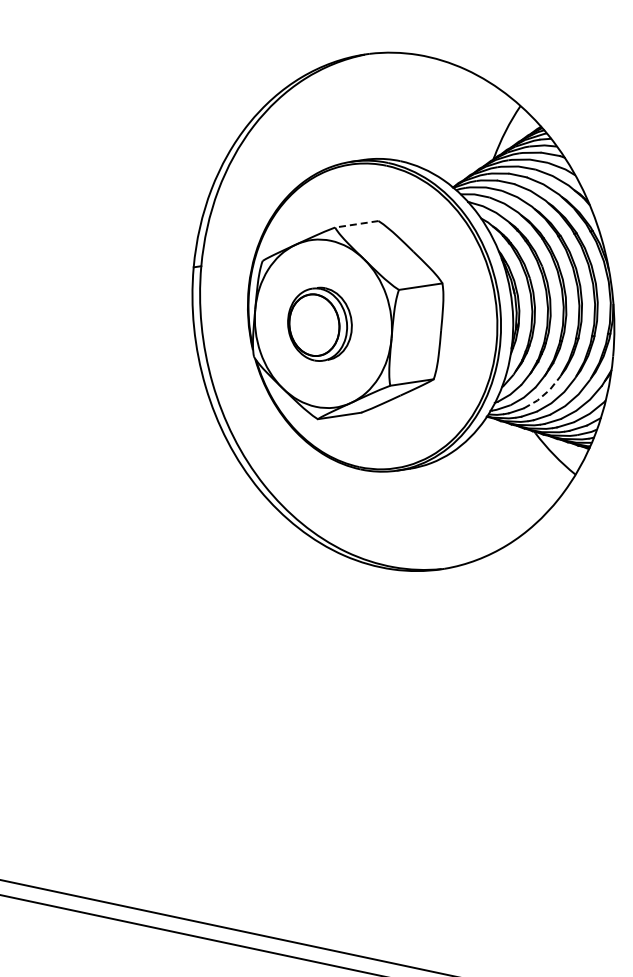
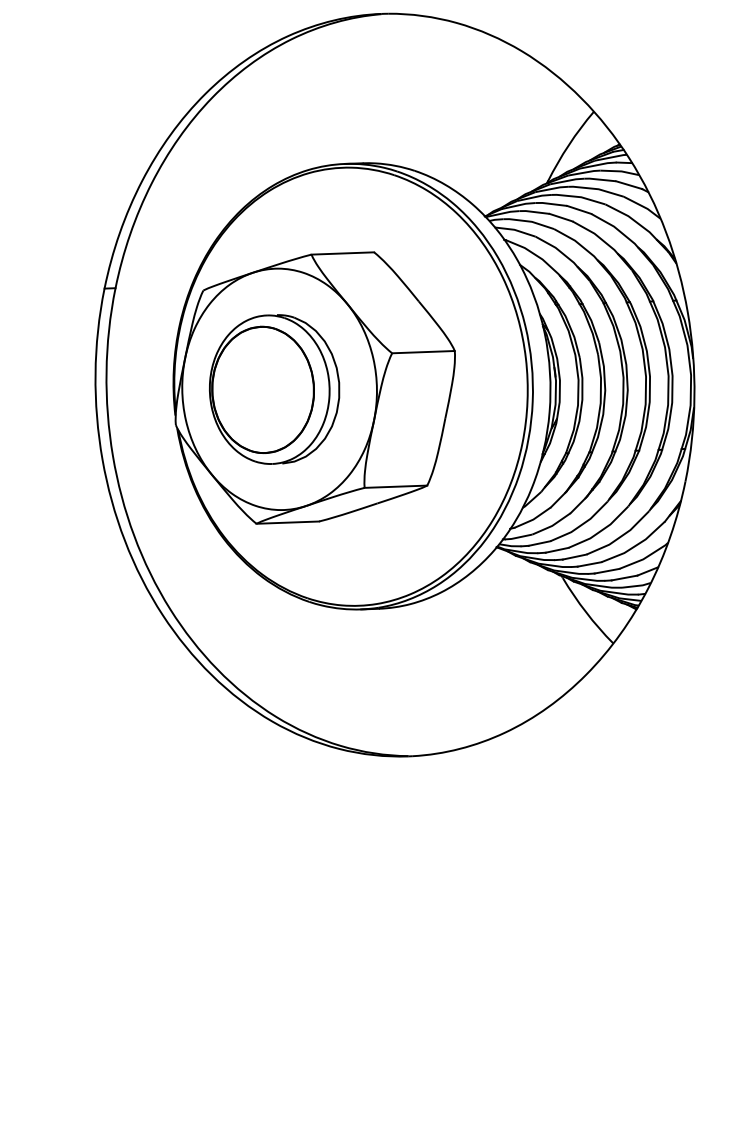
line: (356, 224) -> (342, 253), dashed -> solid
part: (319, 324) -> (273, 389), size x1.43
line: (544, 394) -> (581, 524), dashed -> solid

